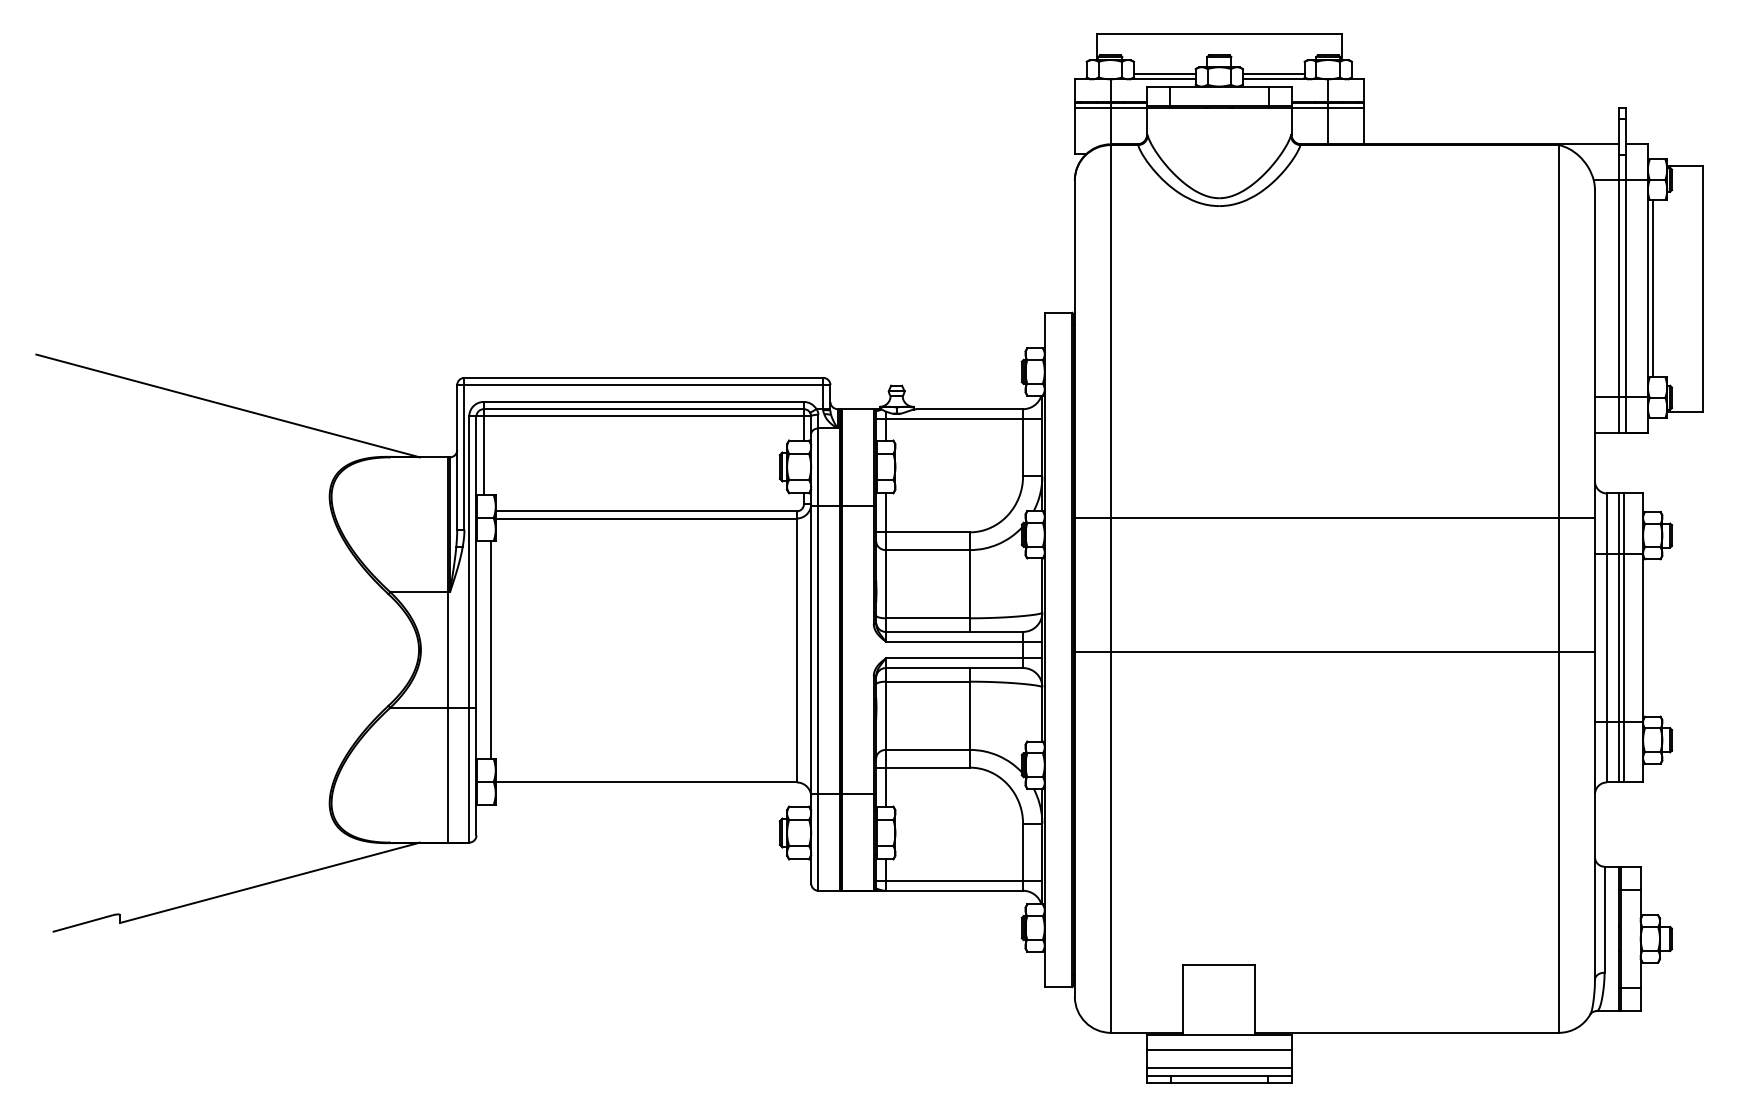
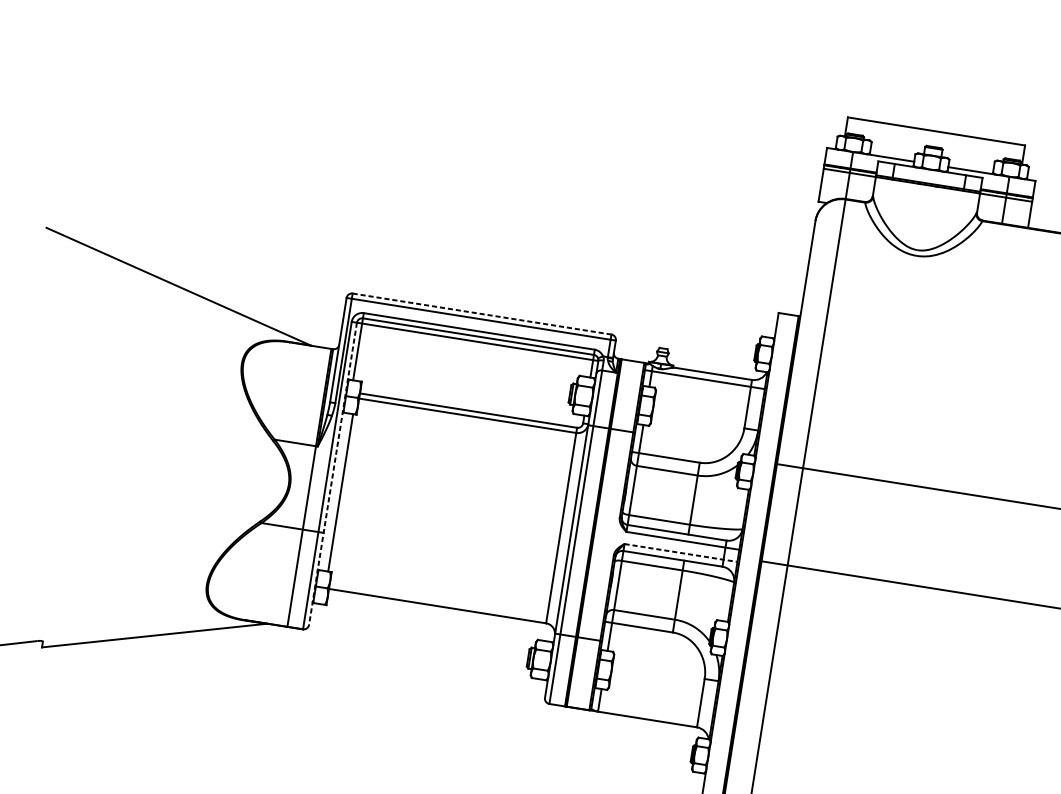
line: (1164, 74) -> (892, 154), removed
line: (1273, 74) -> (970, 167), removed
line: (644, 377) -> (482, 313), solid -> dashed
line: (476, 626) -> (332, 474), solid -> dashed
line: (964, 658) -> (681, 553), solid -> dashed
line: (959, 881) -> (652, 713), removed

